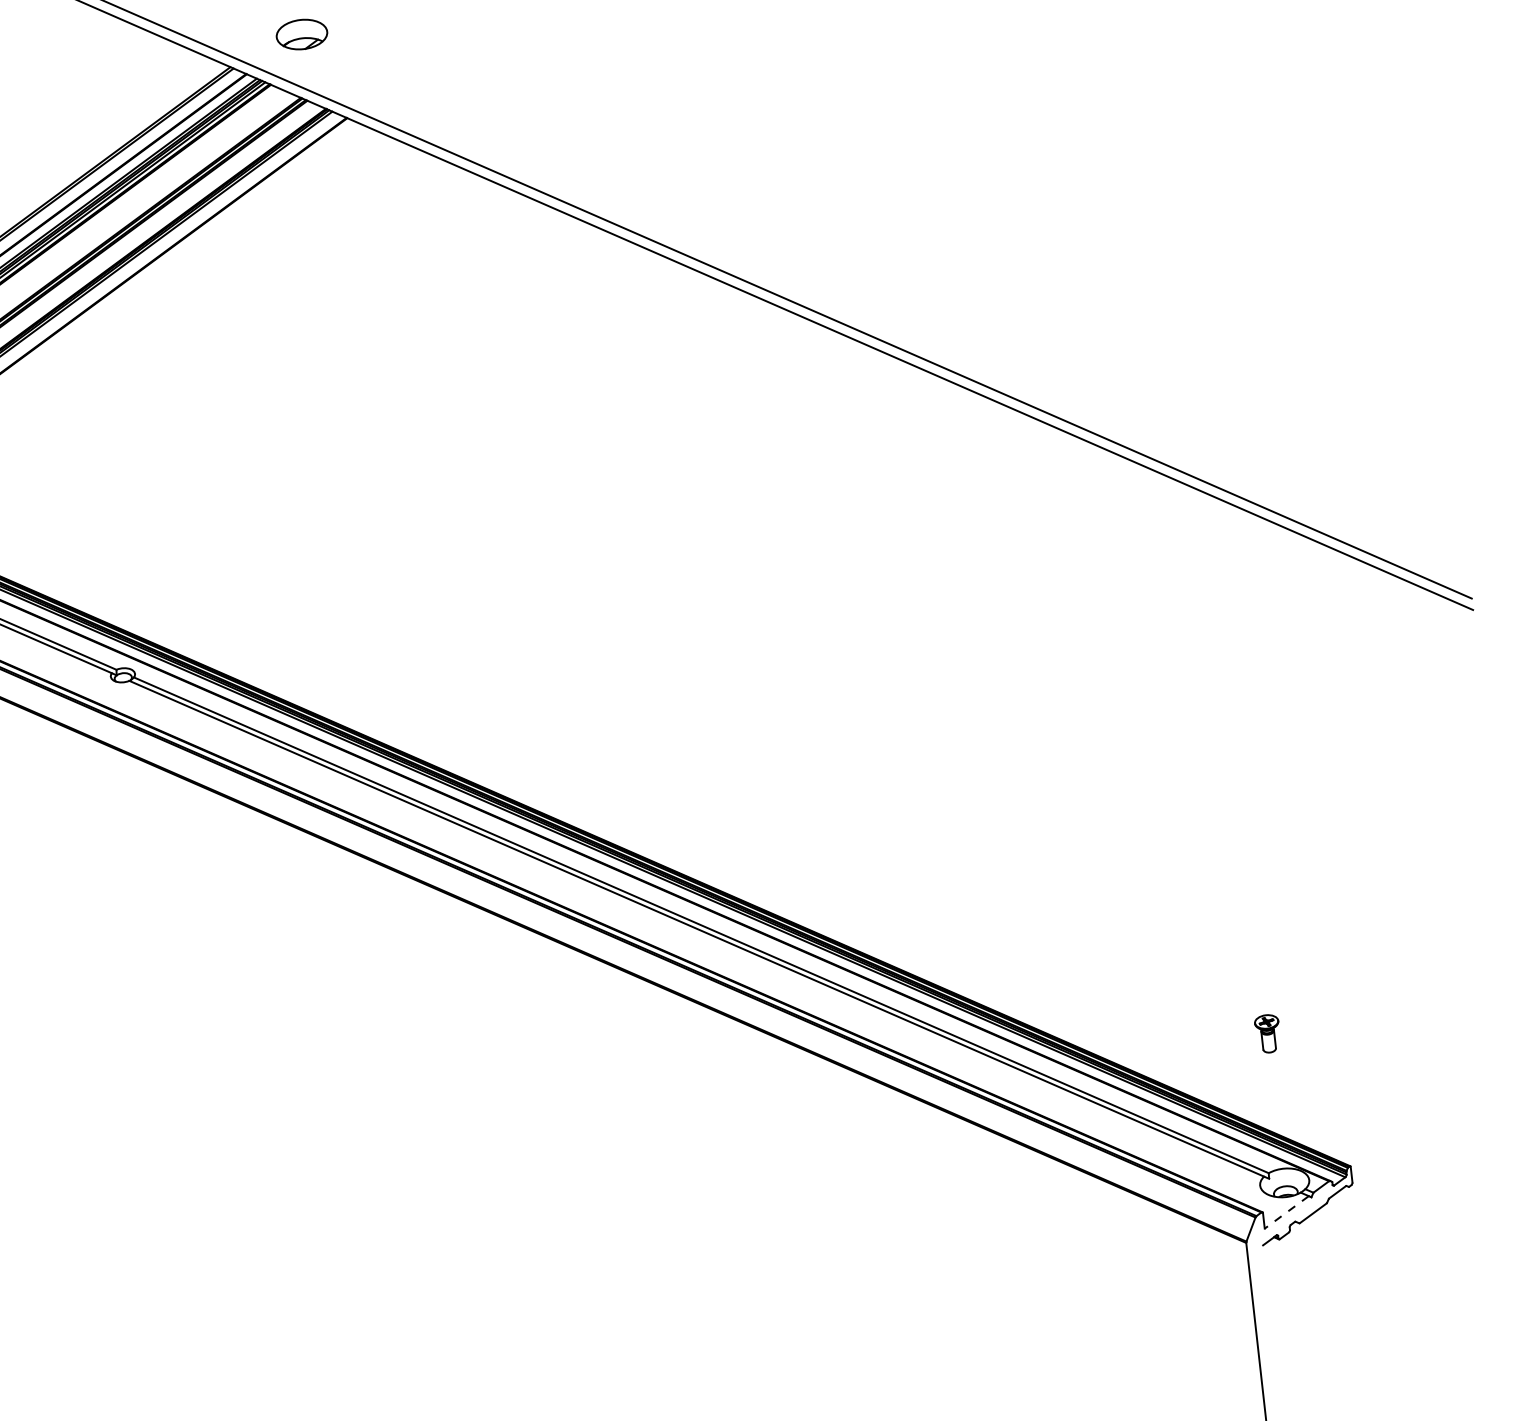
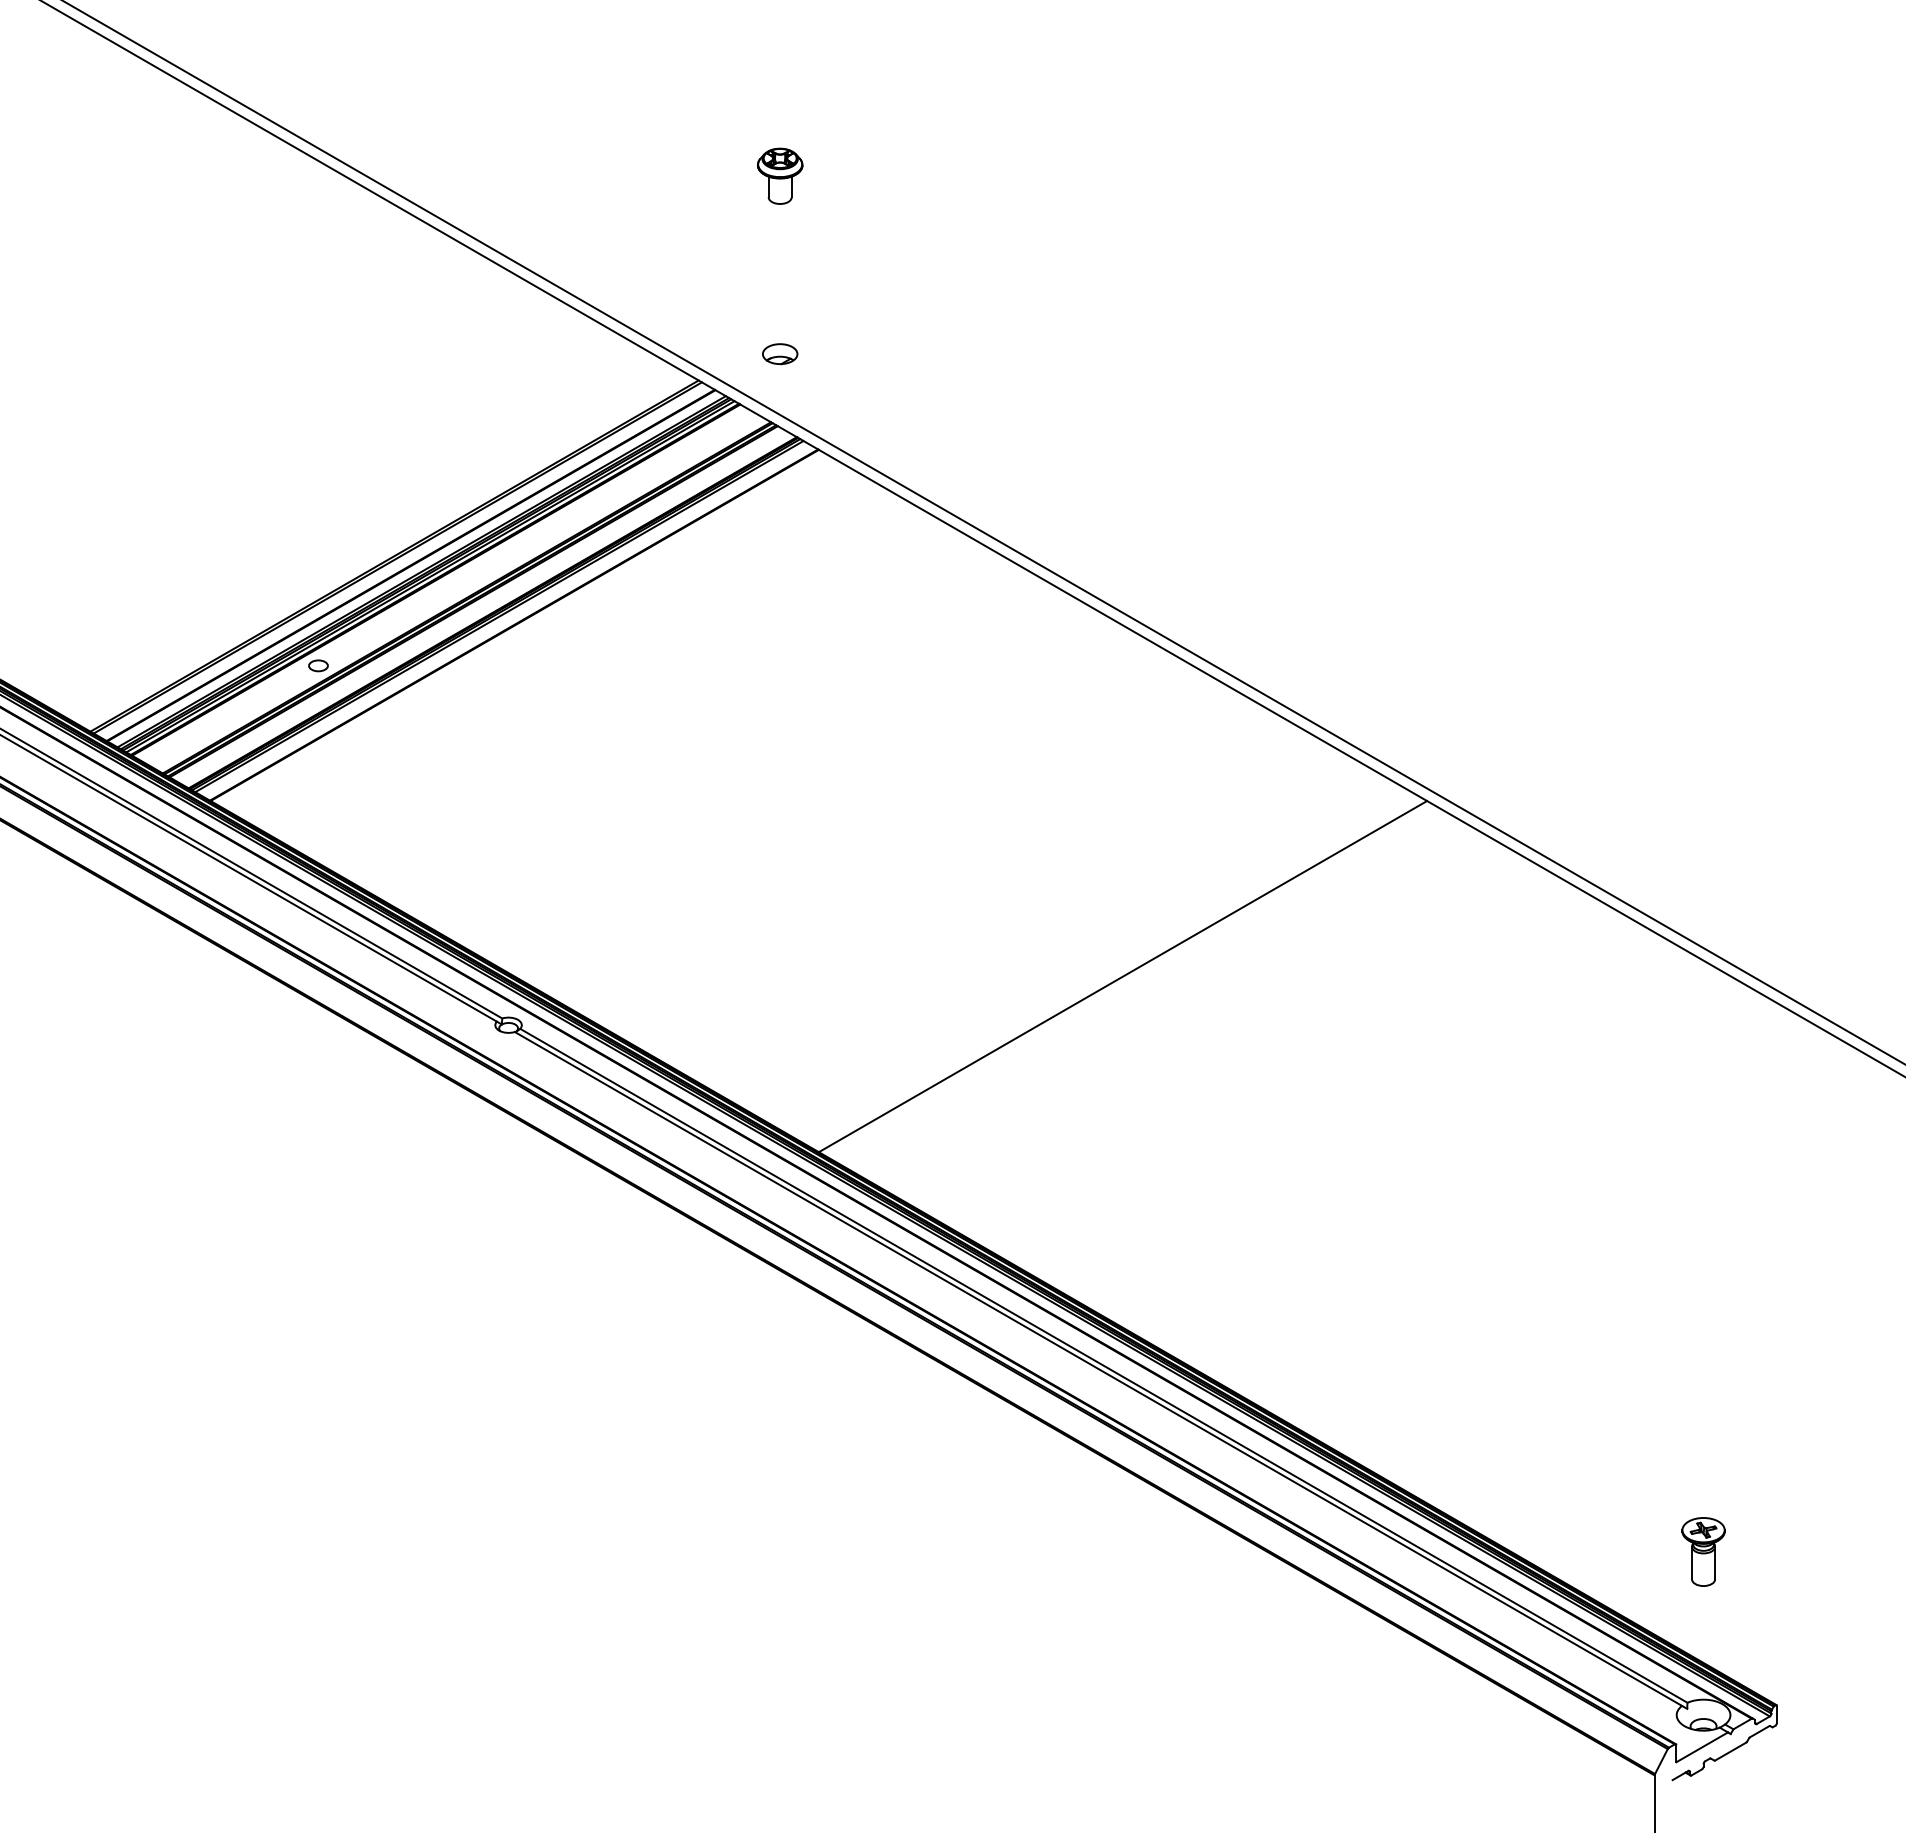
part: (302, 35) -> (780, 354), size x0.62
line: (678, 567) -> (1122, 976), added
part: (1267, 1033) -> (1703, 1551), size x1.67
line: (1287, 1212) -> (1702, 1747), dashed -> solid

